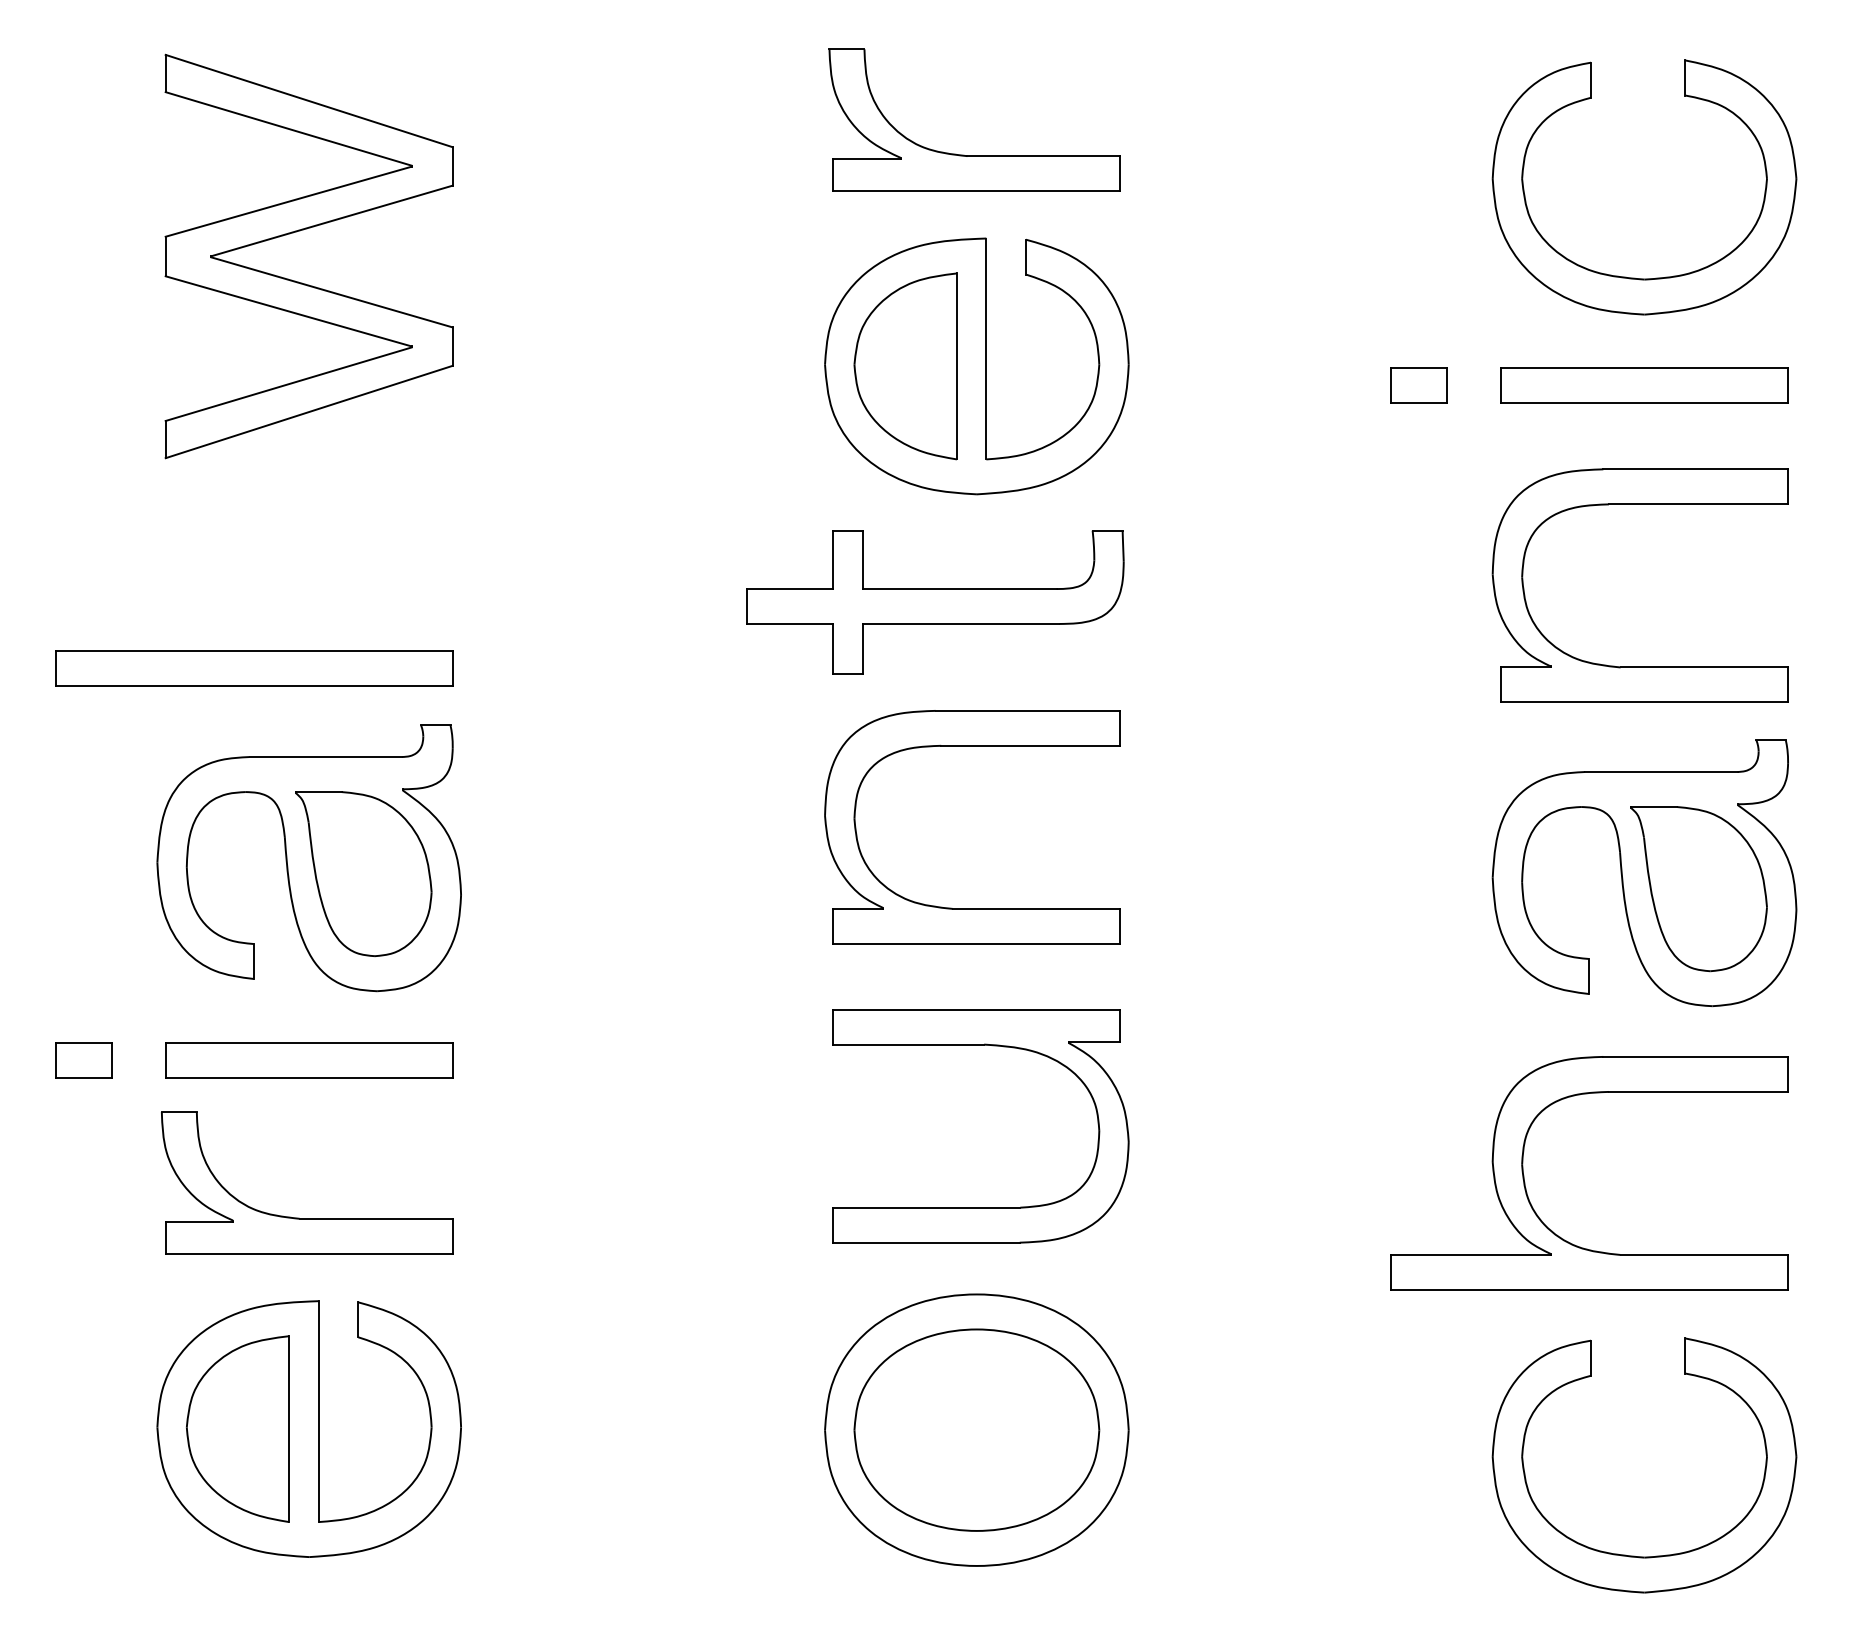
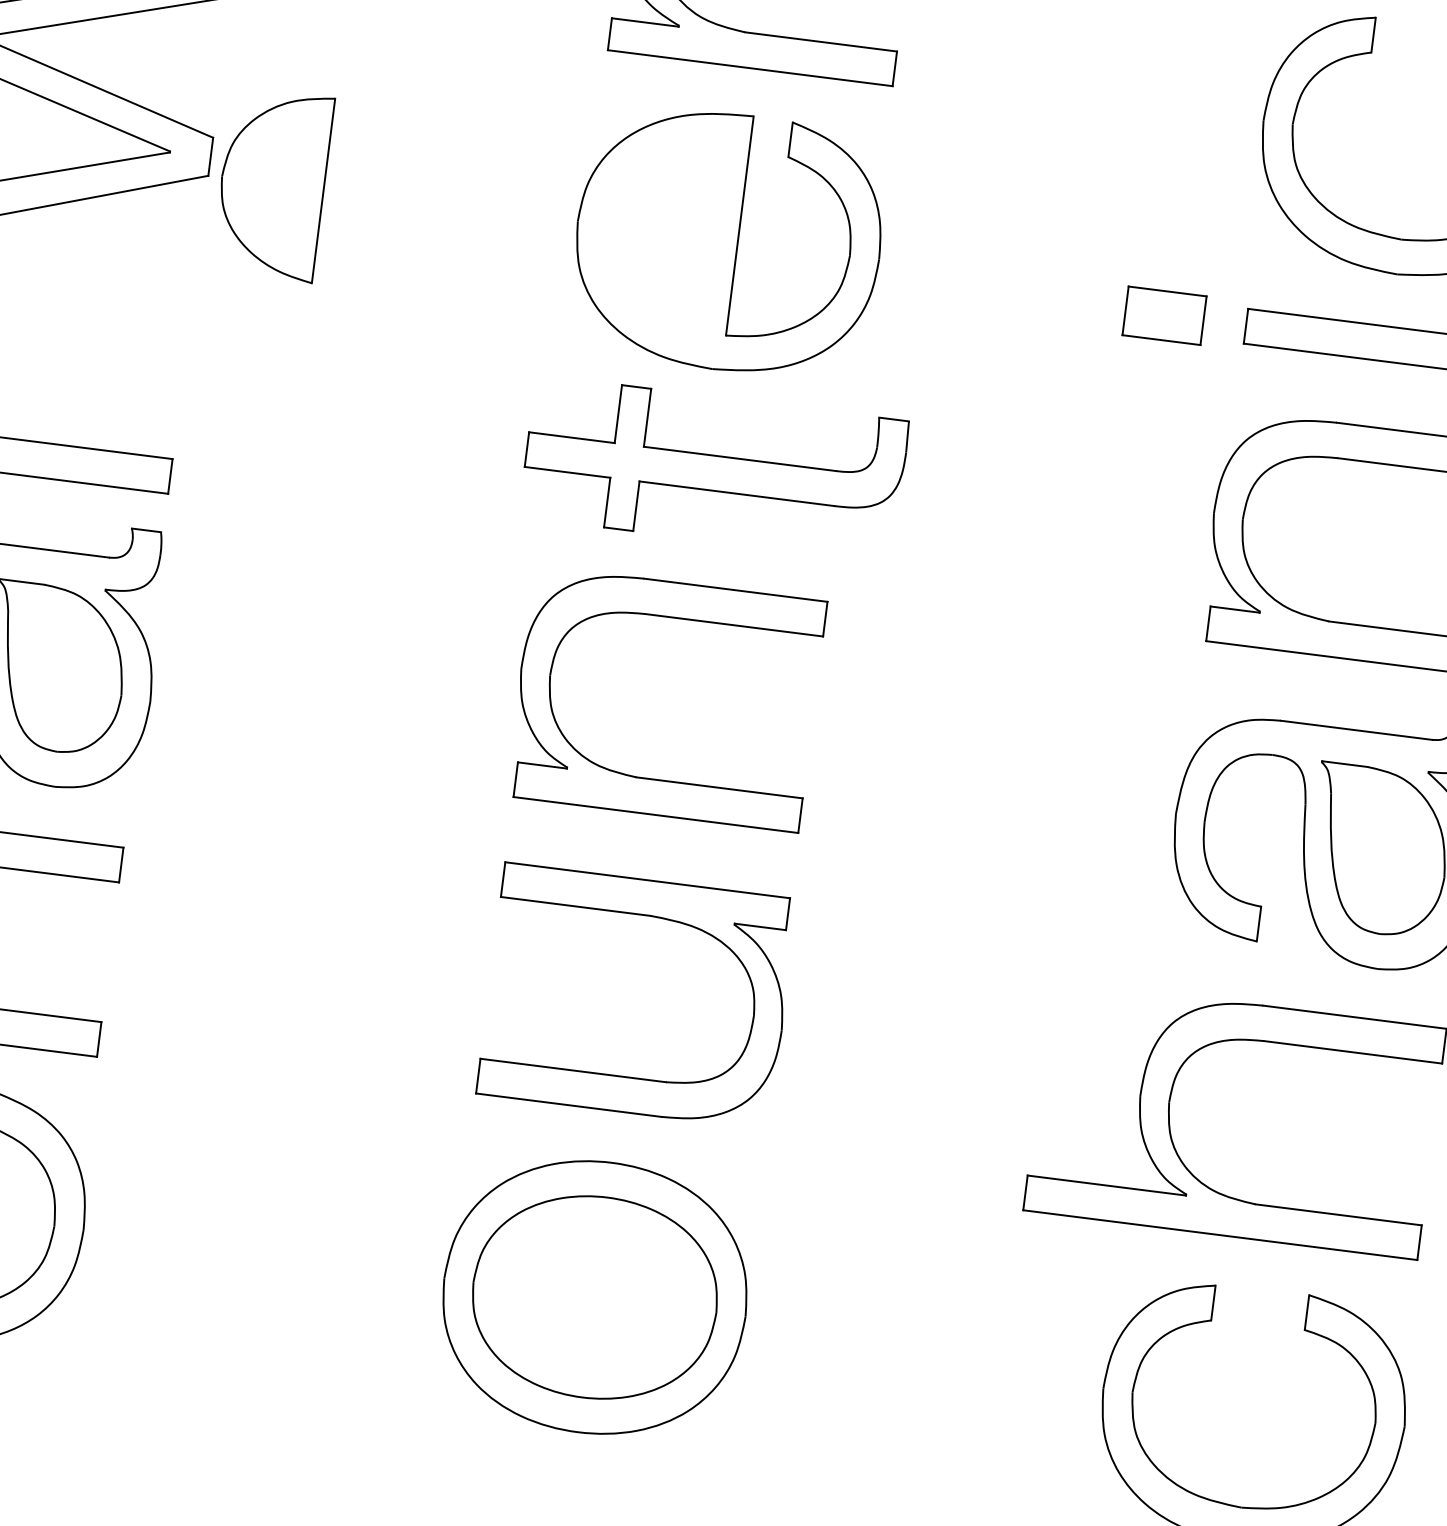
part: (905, 366) -> (272, 184), moved
part: (1418, 385) -> (1164, 316), size x1.4
part: (935, 602) -> (714, 469), moved

